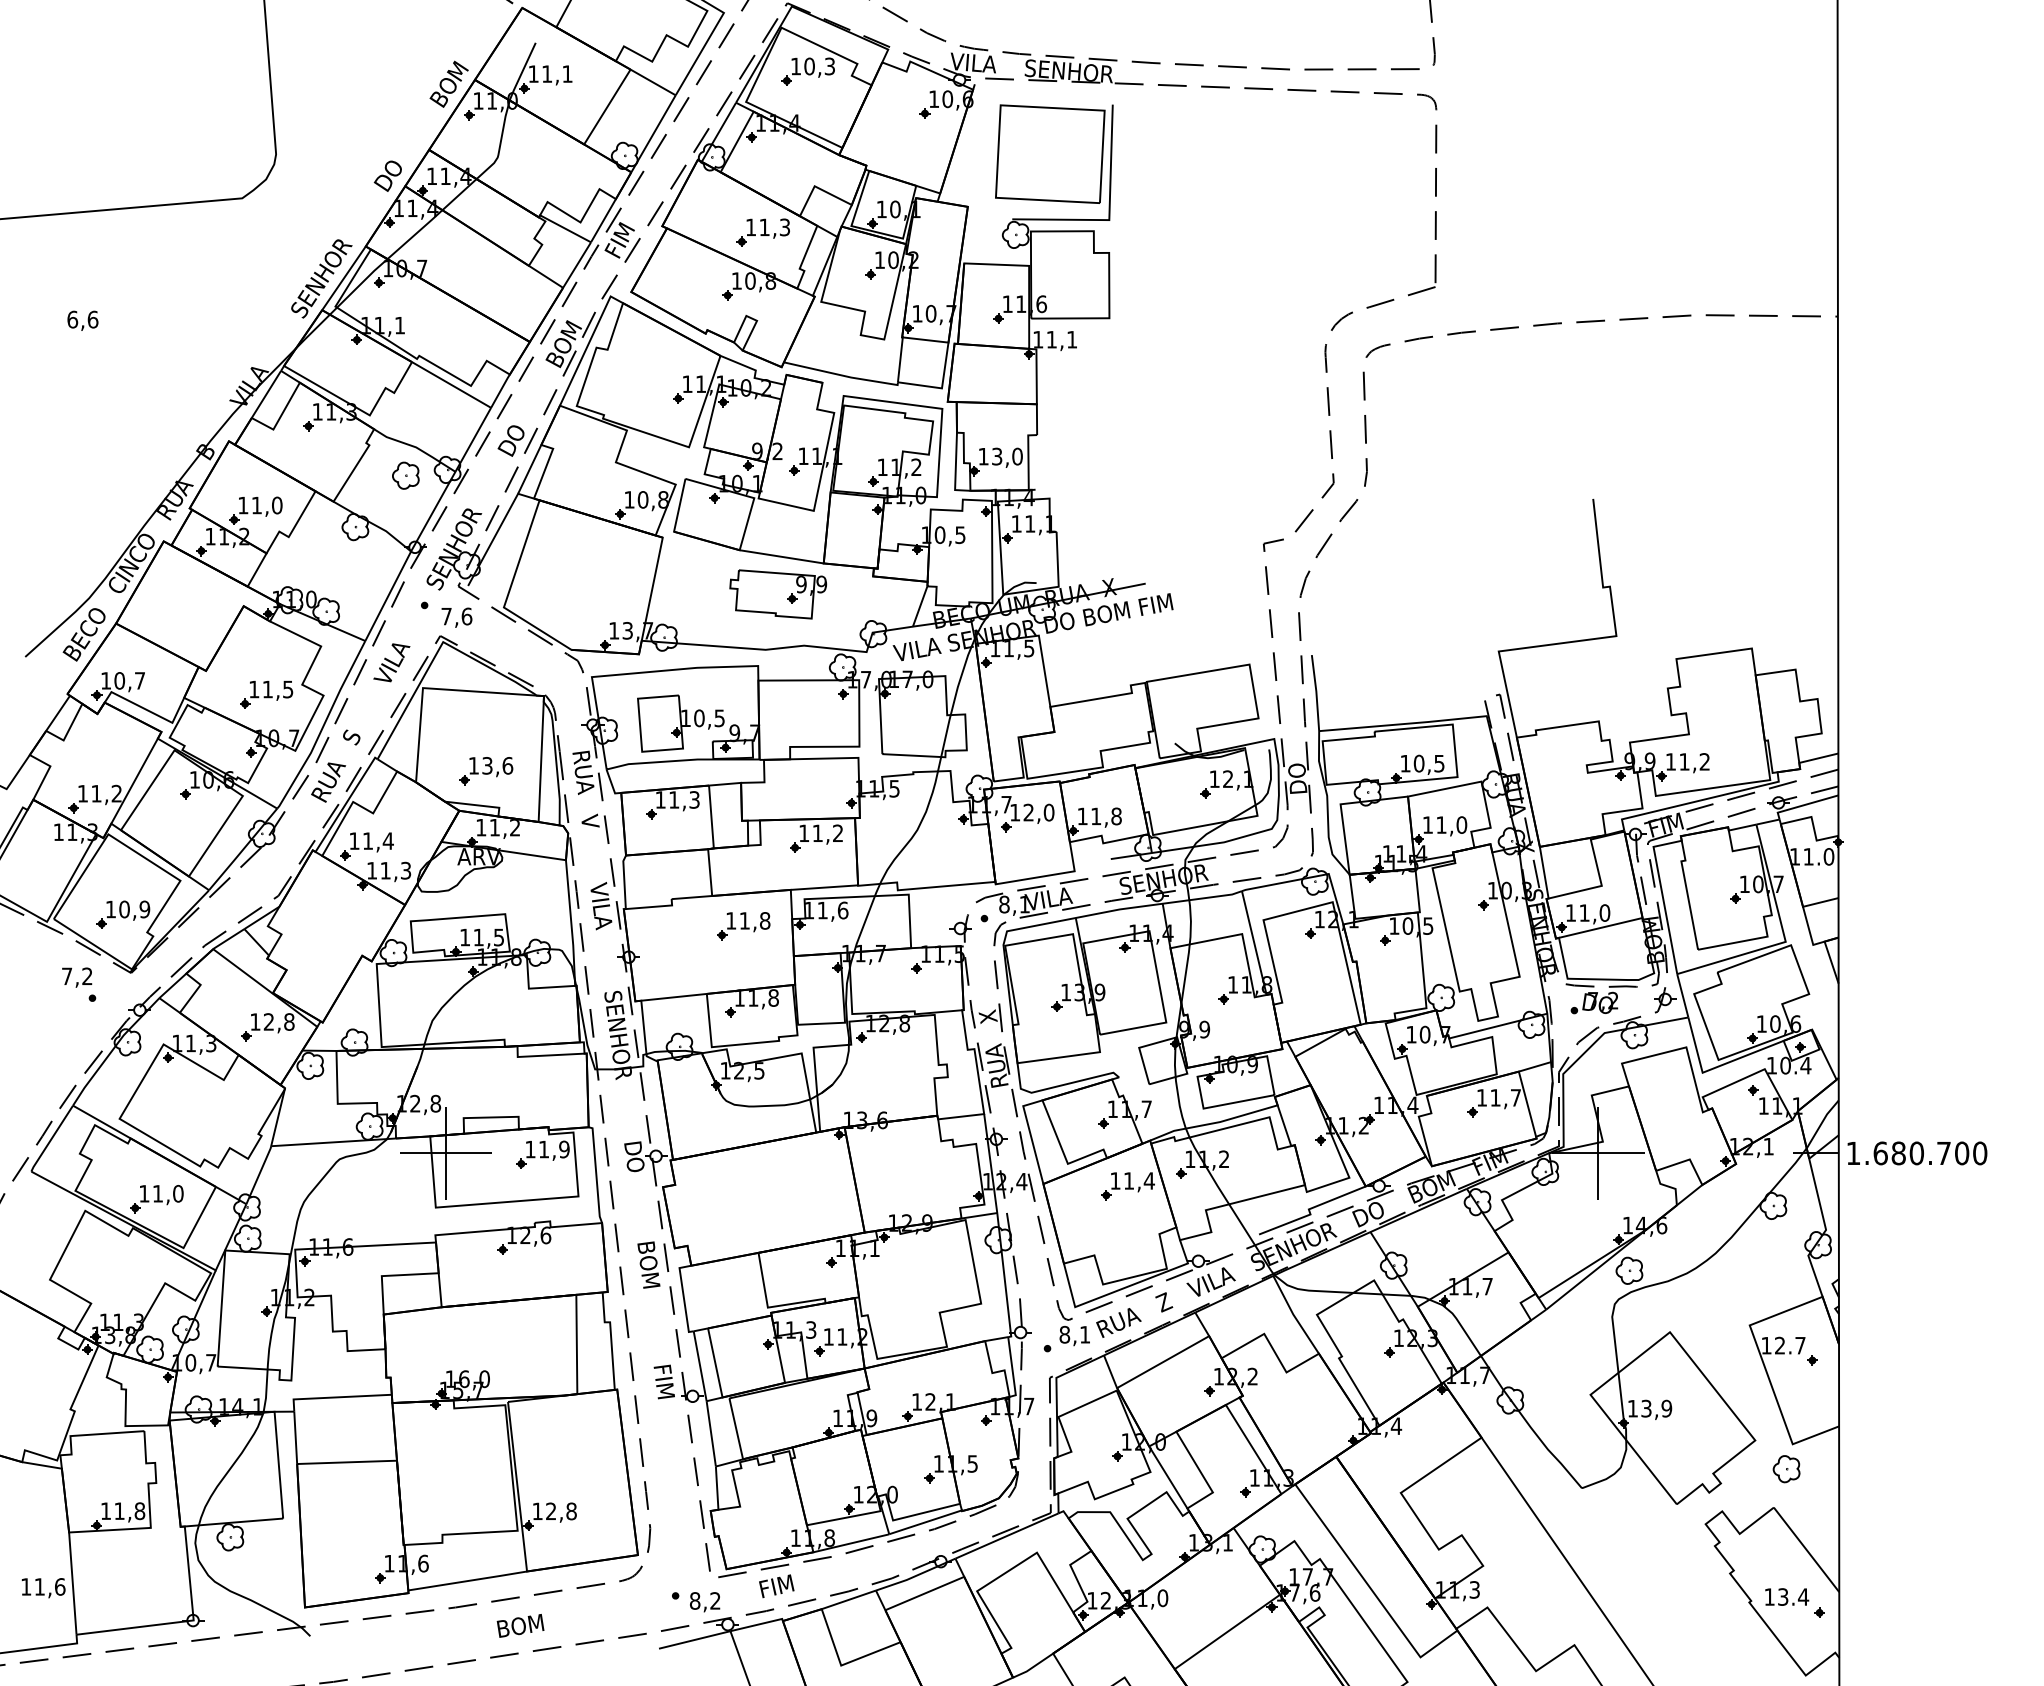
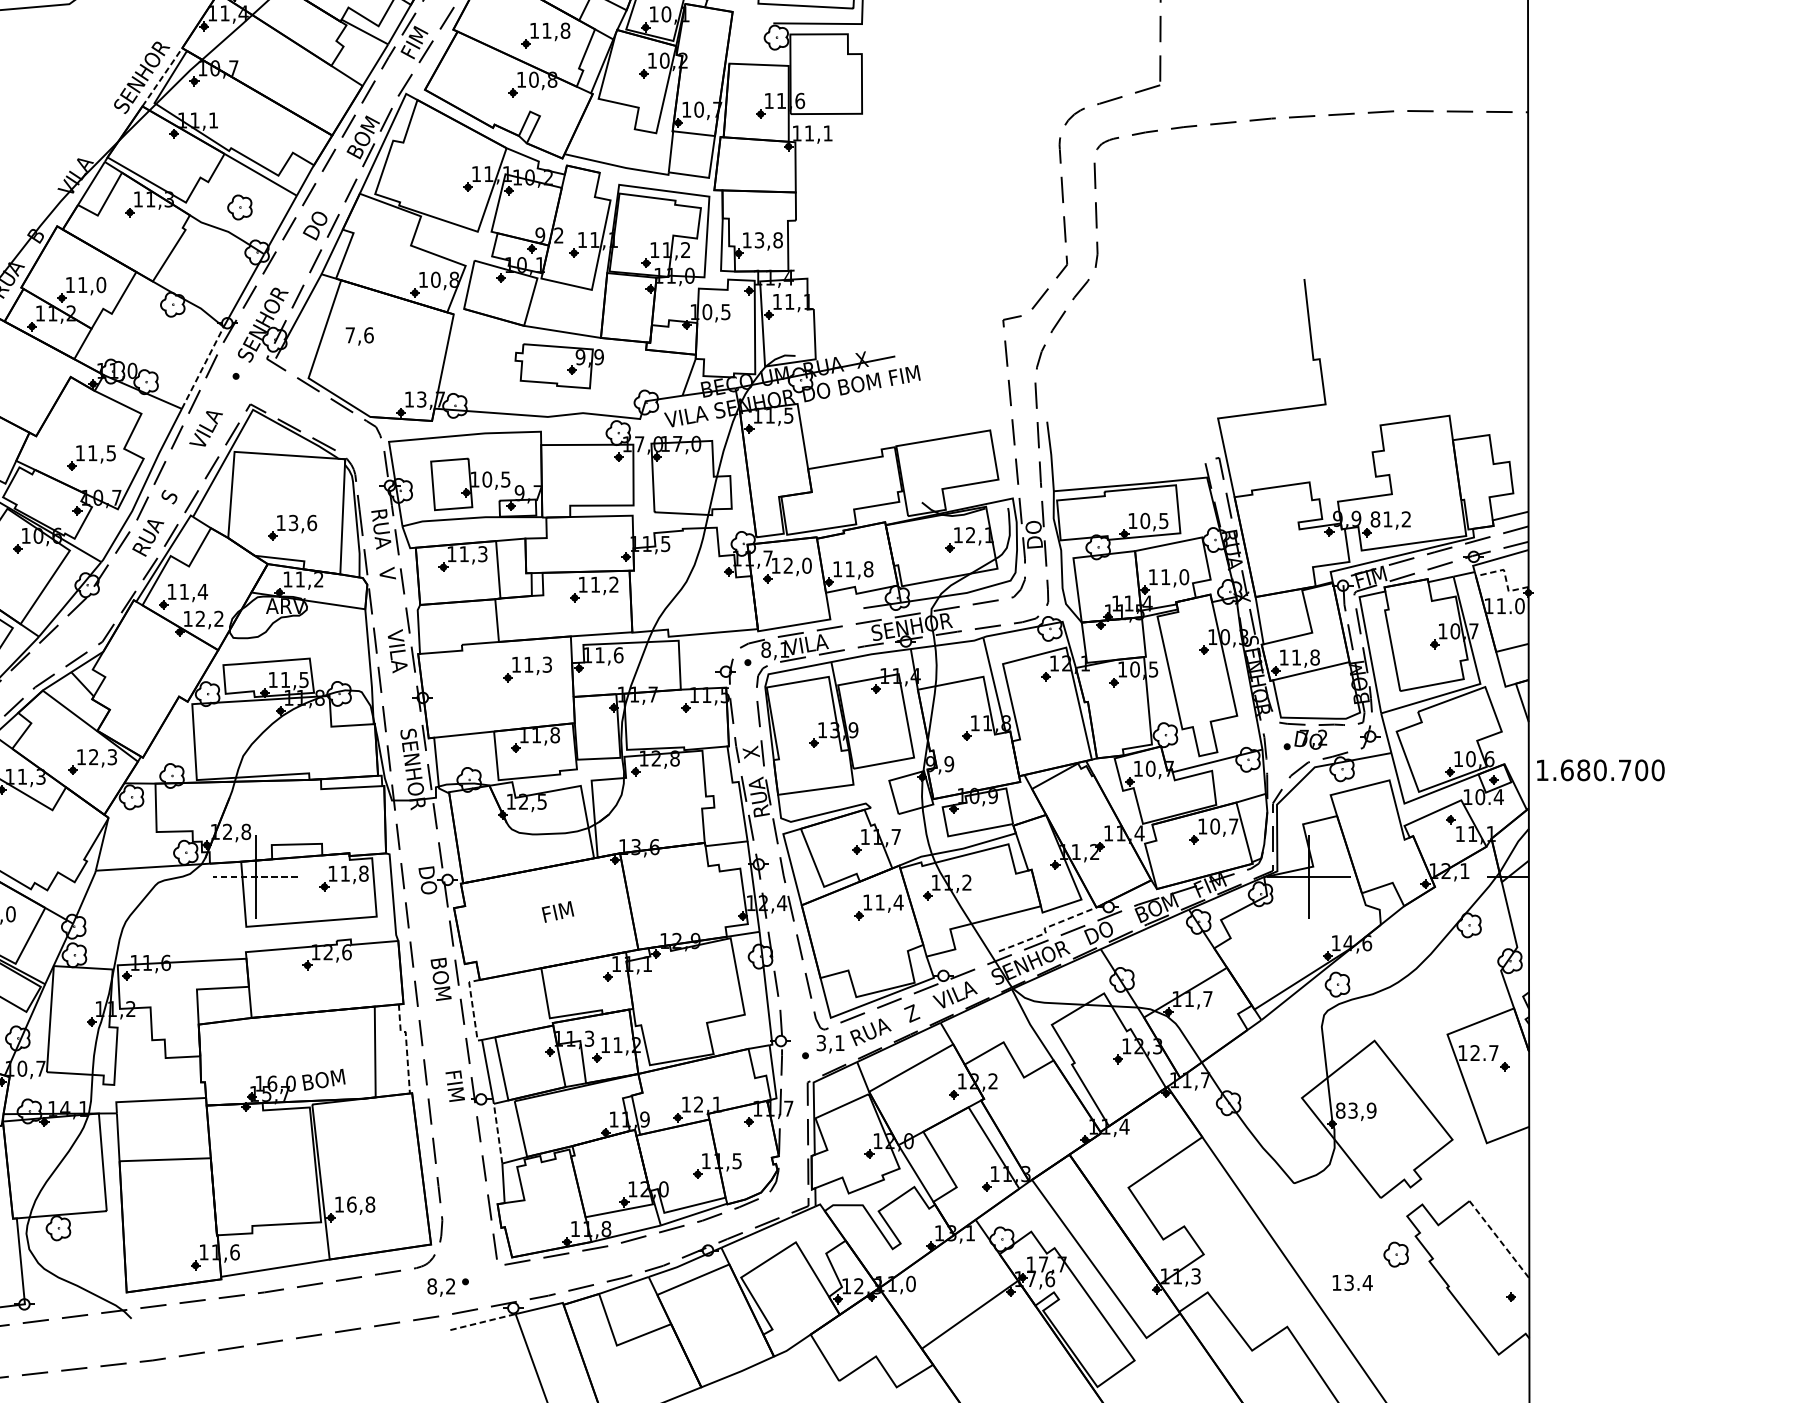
text: (784, 227) -> (565, 30), 11,3 -> 11,8
line: (344, 278) -> (162, 77), solid -> dashed
text: (1017, 456) -> (778, 240), 13,0 -> 13,8
part: (405, 475) -> (239, 207), moved
line: (388, 595) -> (203, 367), solid -> dashed
text: (456, 617) -> (359, 336), moved
text: (1670, 761) -> (1375, 519), 11,2 -> 81,2
line: (1813, 824) -> (1505, 576), solid -> dashed
text: (395, 870) -> (209, 618), 11,3 -> 12,2
text: (1604, 912) -> (1314, 657), 11,0 -> 11,8
text: (765, 920) -> (547, 664), 11,8 -> 11,3
text: (289, 1021) -> (112, 756), 12,8 -> 12,3
text: (1495, 1097) -> (1215, 826), 11,7 -> 10,7
text: (564, 1149) -> (363, 873), 11,9 -> 11,8
line: (445, 1153) -> (255, 877), solid -> dashed
text: (1917, 1153) -> (1600, 770), moved
line: (1308, 1209) -> (1044, 928), solid -> dashed
line: (683, 1296) -> (472, 1008), solid -> dashed
text: (1064, 1334) -> (821, 1042), 8,1 -> 3,1
line: (611, 1337) -> (406, 1045), solid -> dashed
text: (1632, 1408) -> (1340, 1110), 13,9 -> 83,9
line: (711, 1433) -> (498, 1133), solid -> dashed
part: (1786, 1469) -> (1396, 1254), moved
text: (551, 1511) -> (352, 1204), 12,8 -> 16,8
line: (1806, 1550) -> (1499, 1240), solid -> dashed
text: (776, 1586) -> (557, 912), moved
text: (1787, 1596) -> (1353, 1282), moved
text: (705, 1602) -> (441, 1287), moved
text: (520, 1625) -> (323, 1079), moved
line: (694, 1639) -> (482, 1321), solid -> dashed

